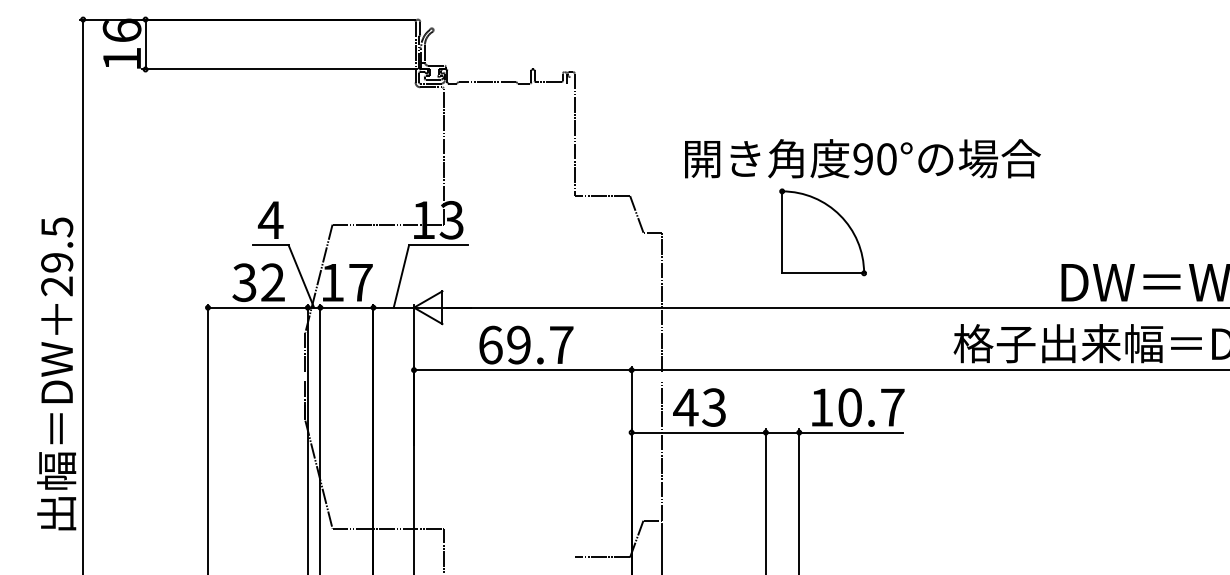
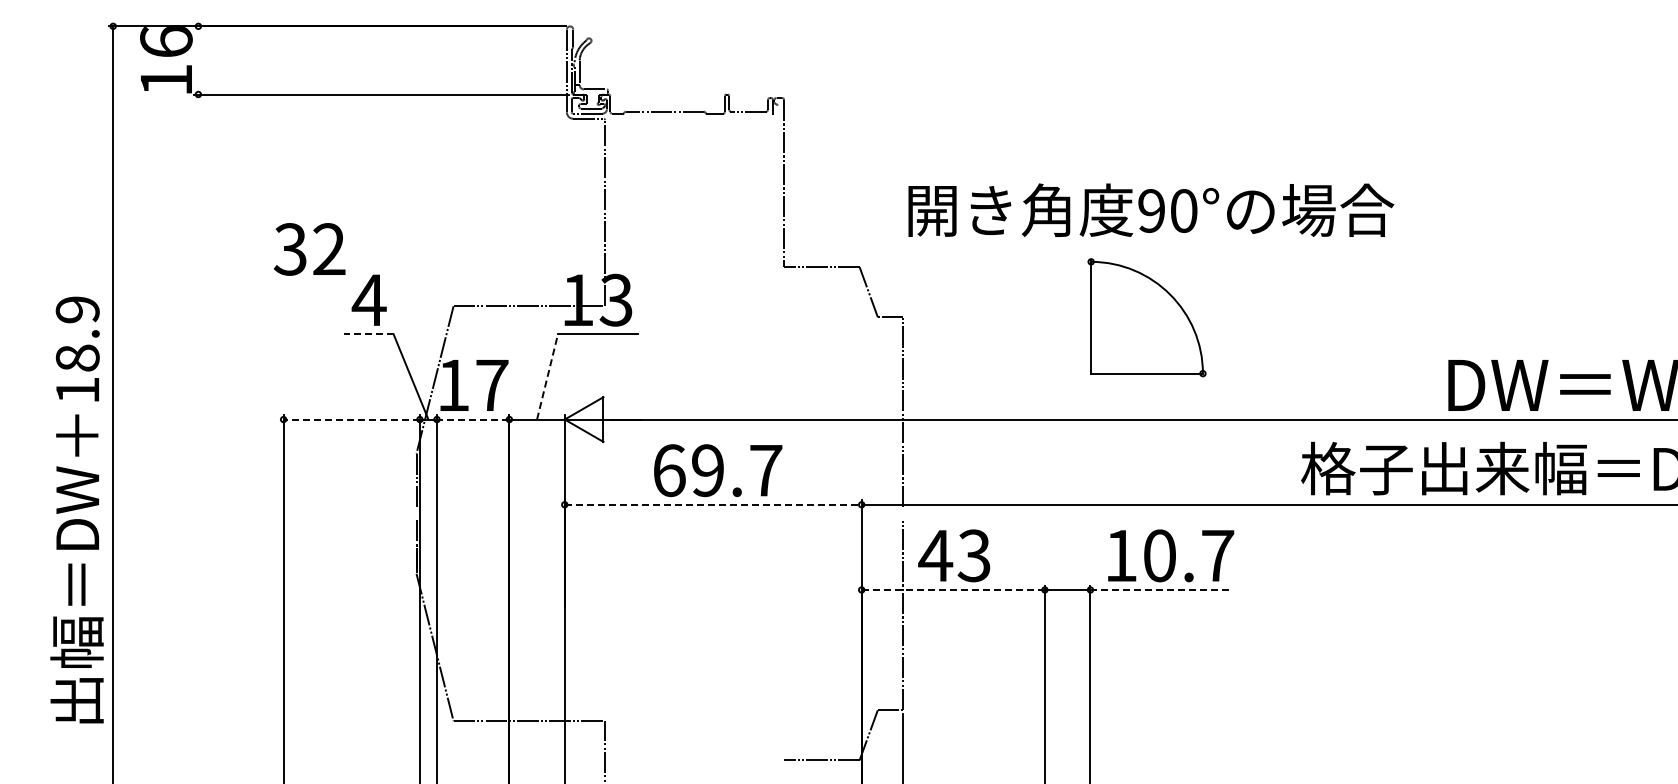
line: (145, 44) -> (198, 60), removed
text: (863, 158) -> (1151, 209), moved
part: (822, 232) -> (1146, 317), moved
line: (270, 245) -> (368, 334), solid -> dashed
text: (56, 256) -> (77, 349), 29.5 -> 18.9
line: (401, 276) -> (547, 376), solid -> dashed
text: (258, 282) -> (309, 249), moved
line: (257, 307) -> (351, 419), solid -> dashed
line: (346, 307) -> (472, 419), solid -> dashed
line: (523, 369) -> (713, 504), solid -> dashed
line: (698, 432) -> (953, 589), solid -> dashed
line: (851, 432) -> (1161, 589), solid -> dashed

